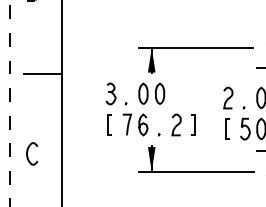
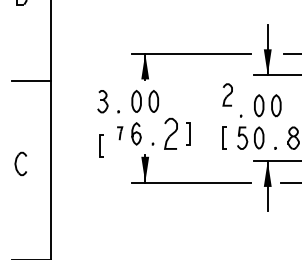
part: (228, 97) -> (227, 94), moved
line: (108, 124) -> (100, 145), moved
part: (126, 124) -> (119, 133), size x0.6
part: (176, 124) -> (170, 133), size x1.4

